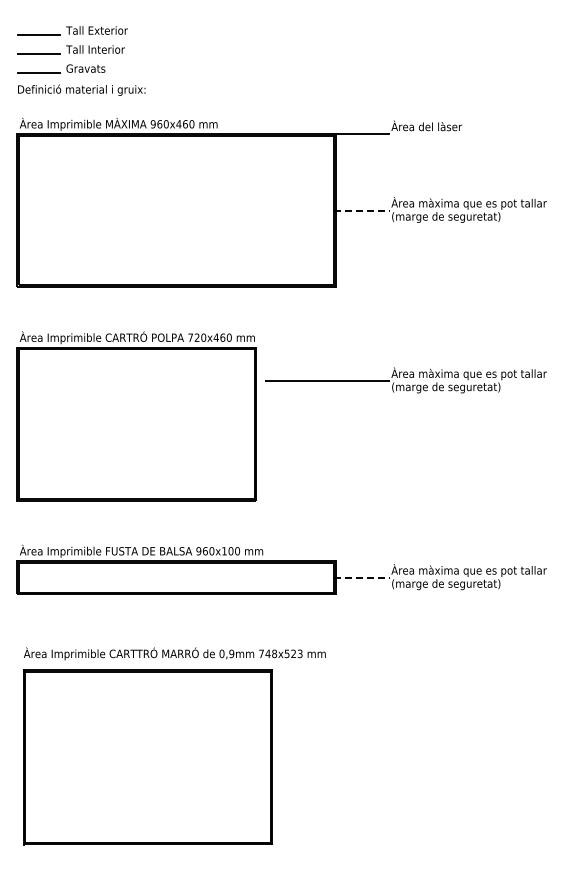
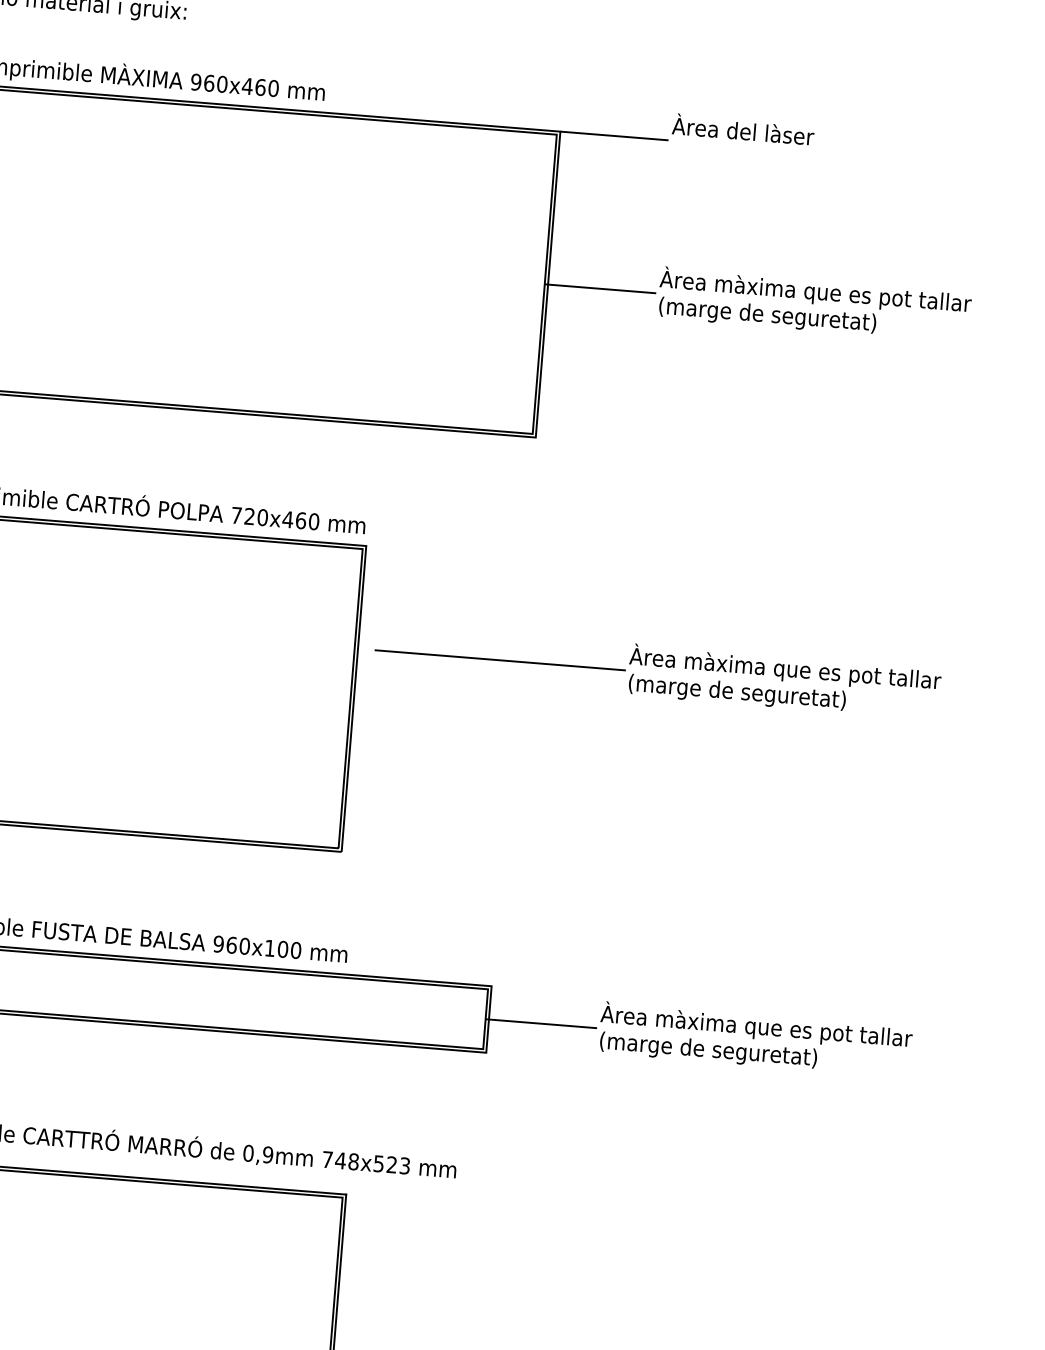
line: (362, 210) -> (601, 288), dashed -> solid
part: (405, 380) -> (656, 671), moved
line: (362, 577) -> (542, 1023), dashed -> solid

